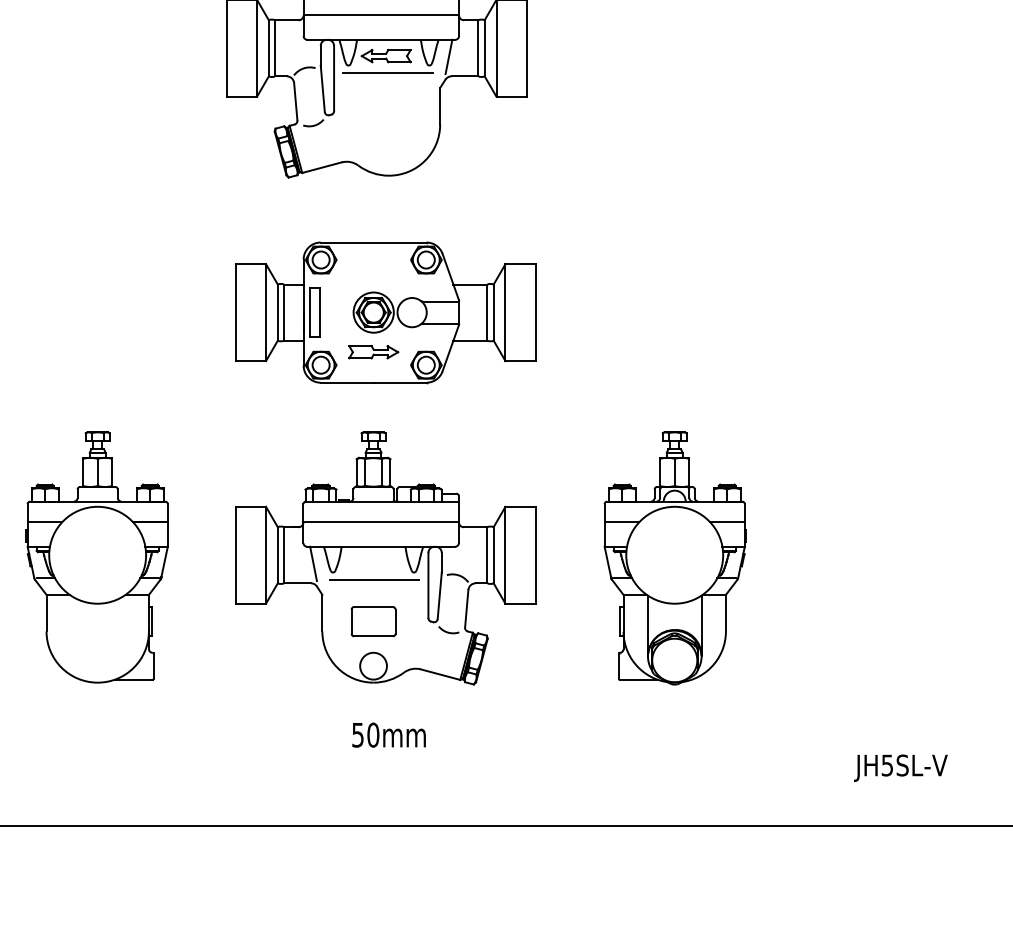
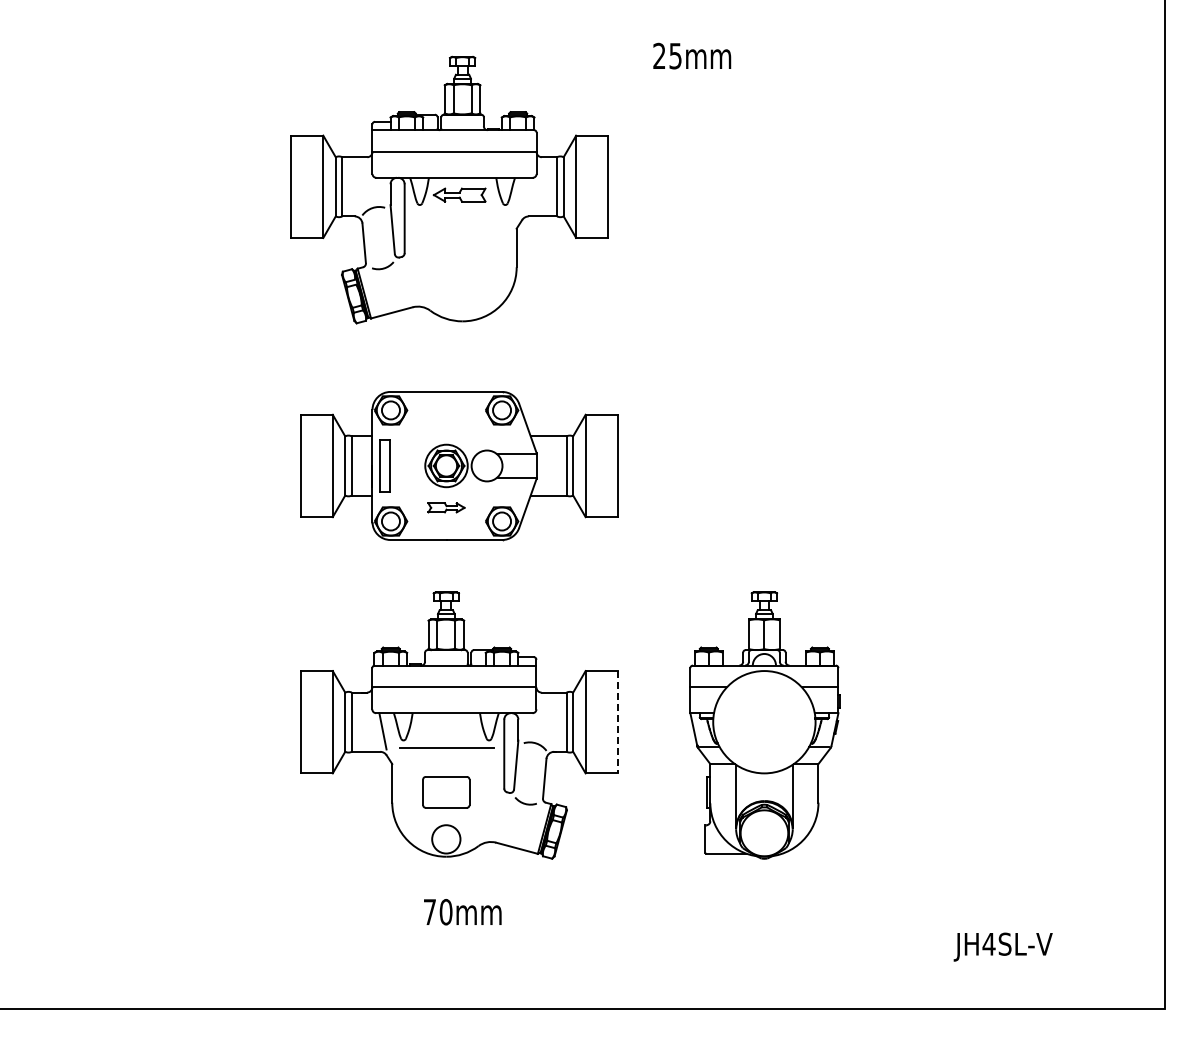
line: (448, 56) -> (525, 195), removed
line: (387, 72) -> (461, 212), removed
part: (373, 351) -> (446, 507), size x0.7
line: (535, 555) -> (617, 722), solid -> dashed
part: (97, 557) -> (154, 724), removed
text: (357, 735) -> (429, 912), 50mm -> 70mm
text: (886, 765) -> (988, 944), JH5SL-V -> JH4SL-V

